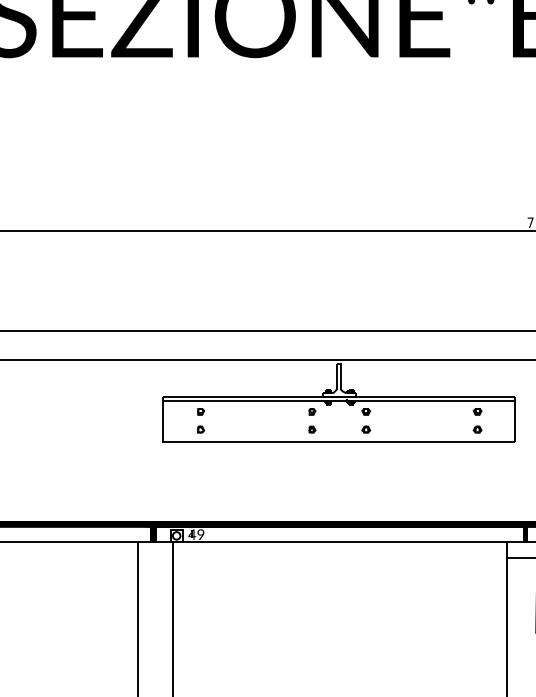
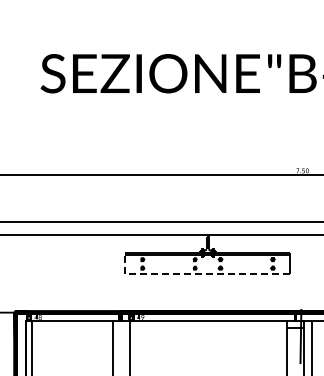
line: (312, 443) -> (195, 274), solid -> dashed

